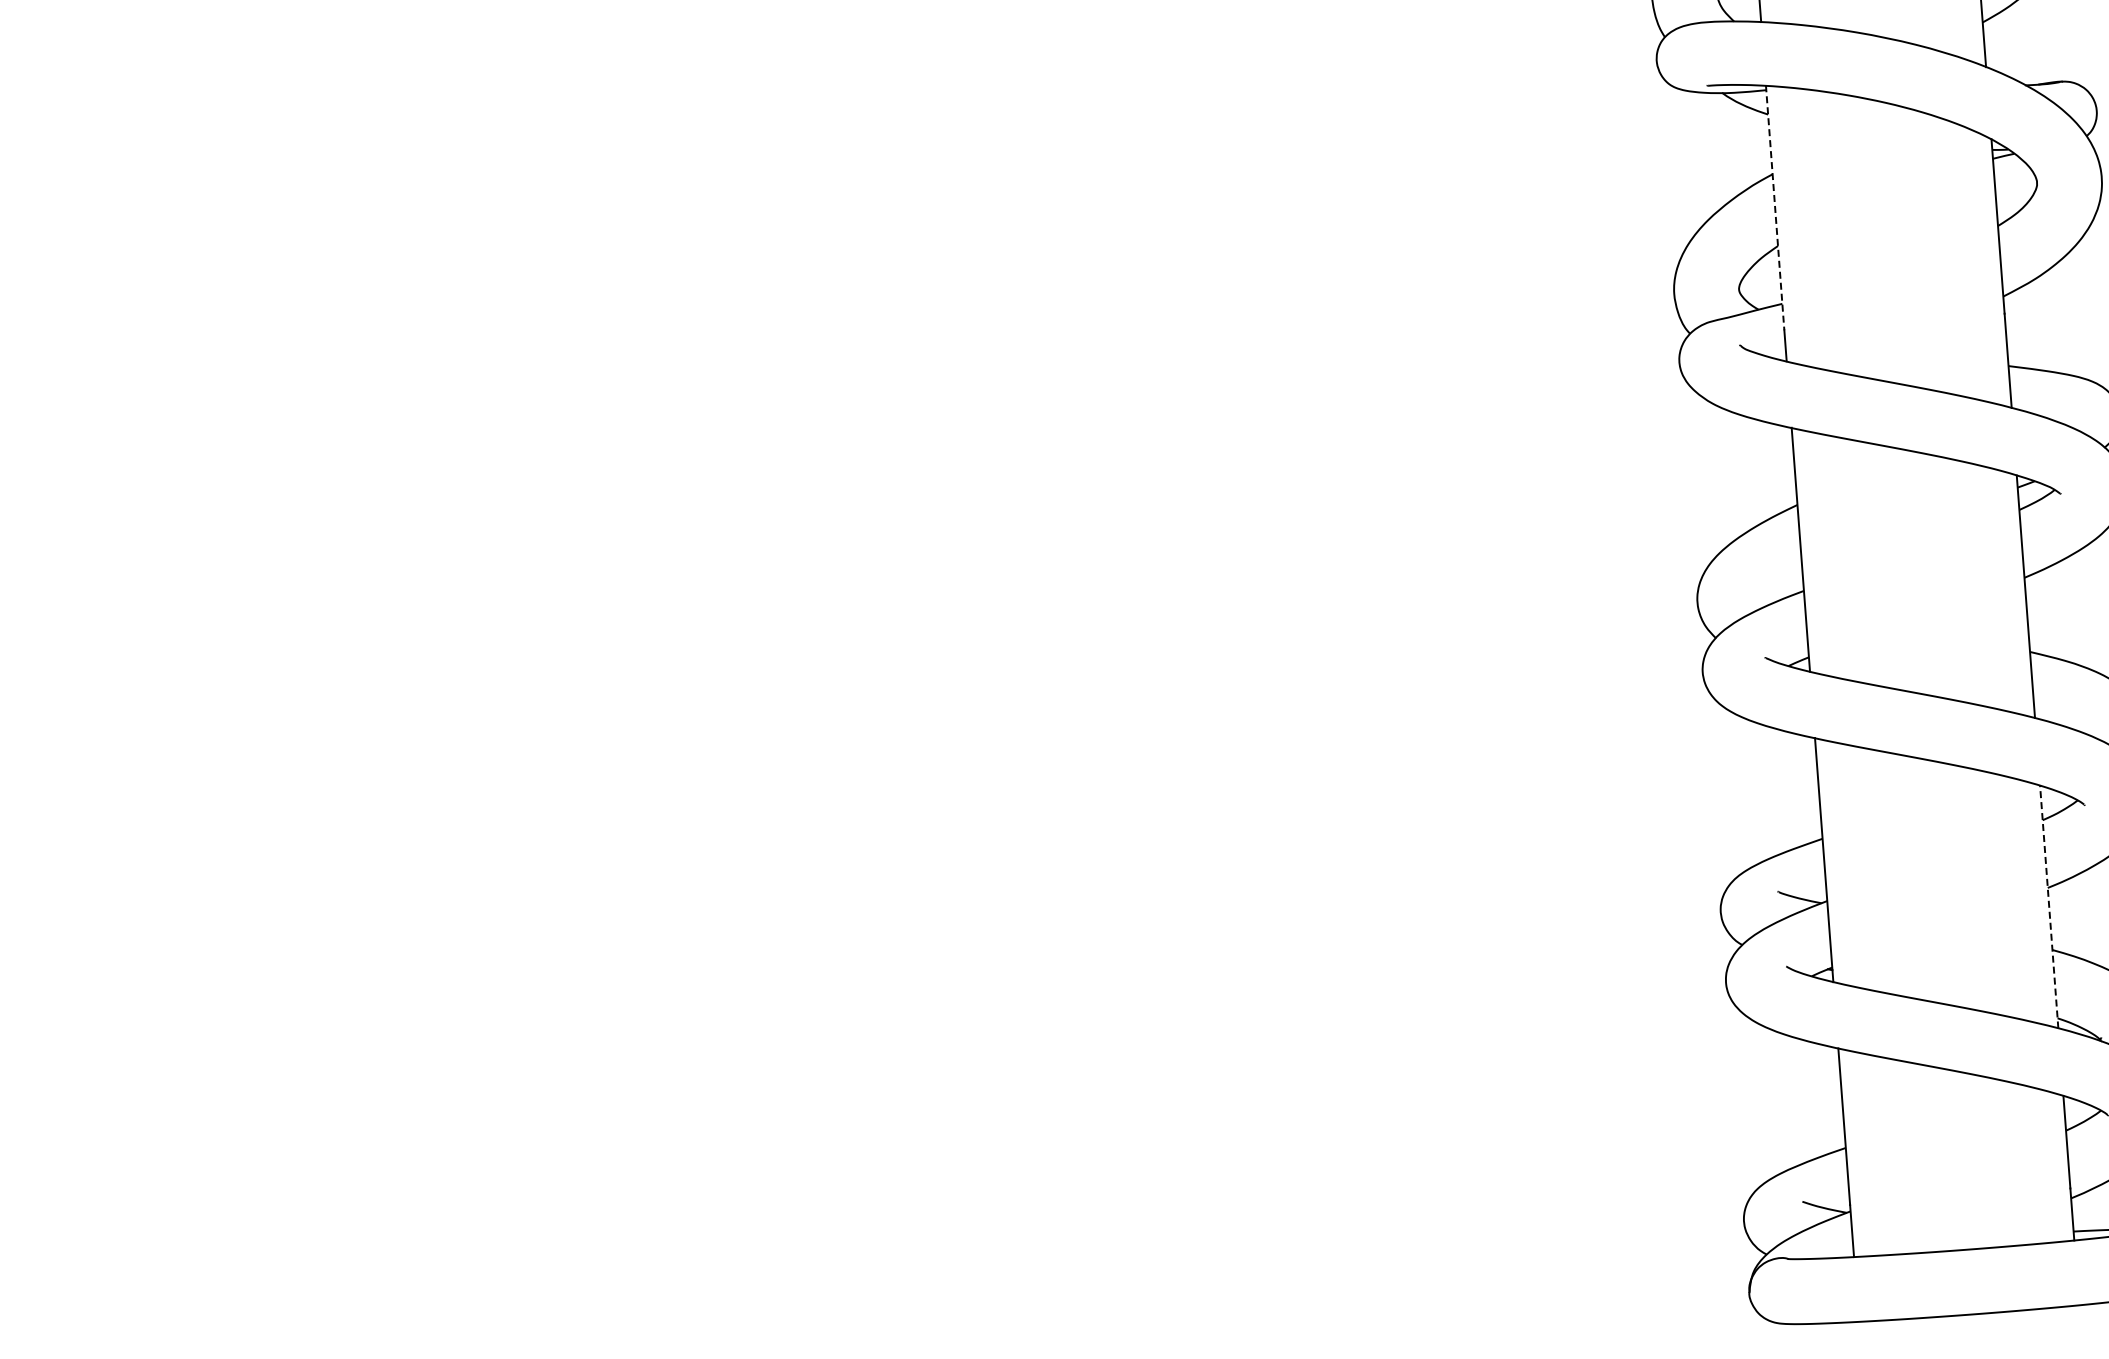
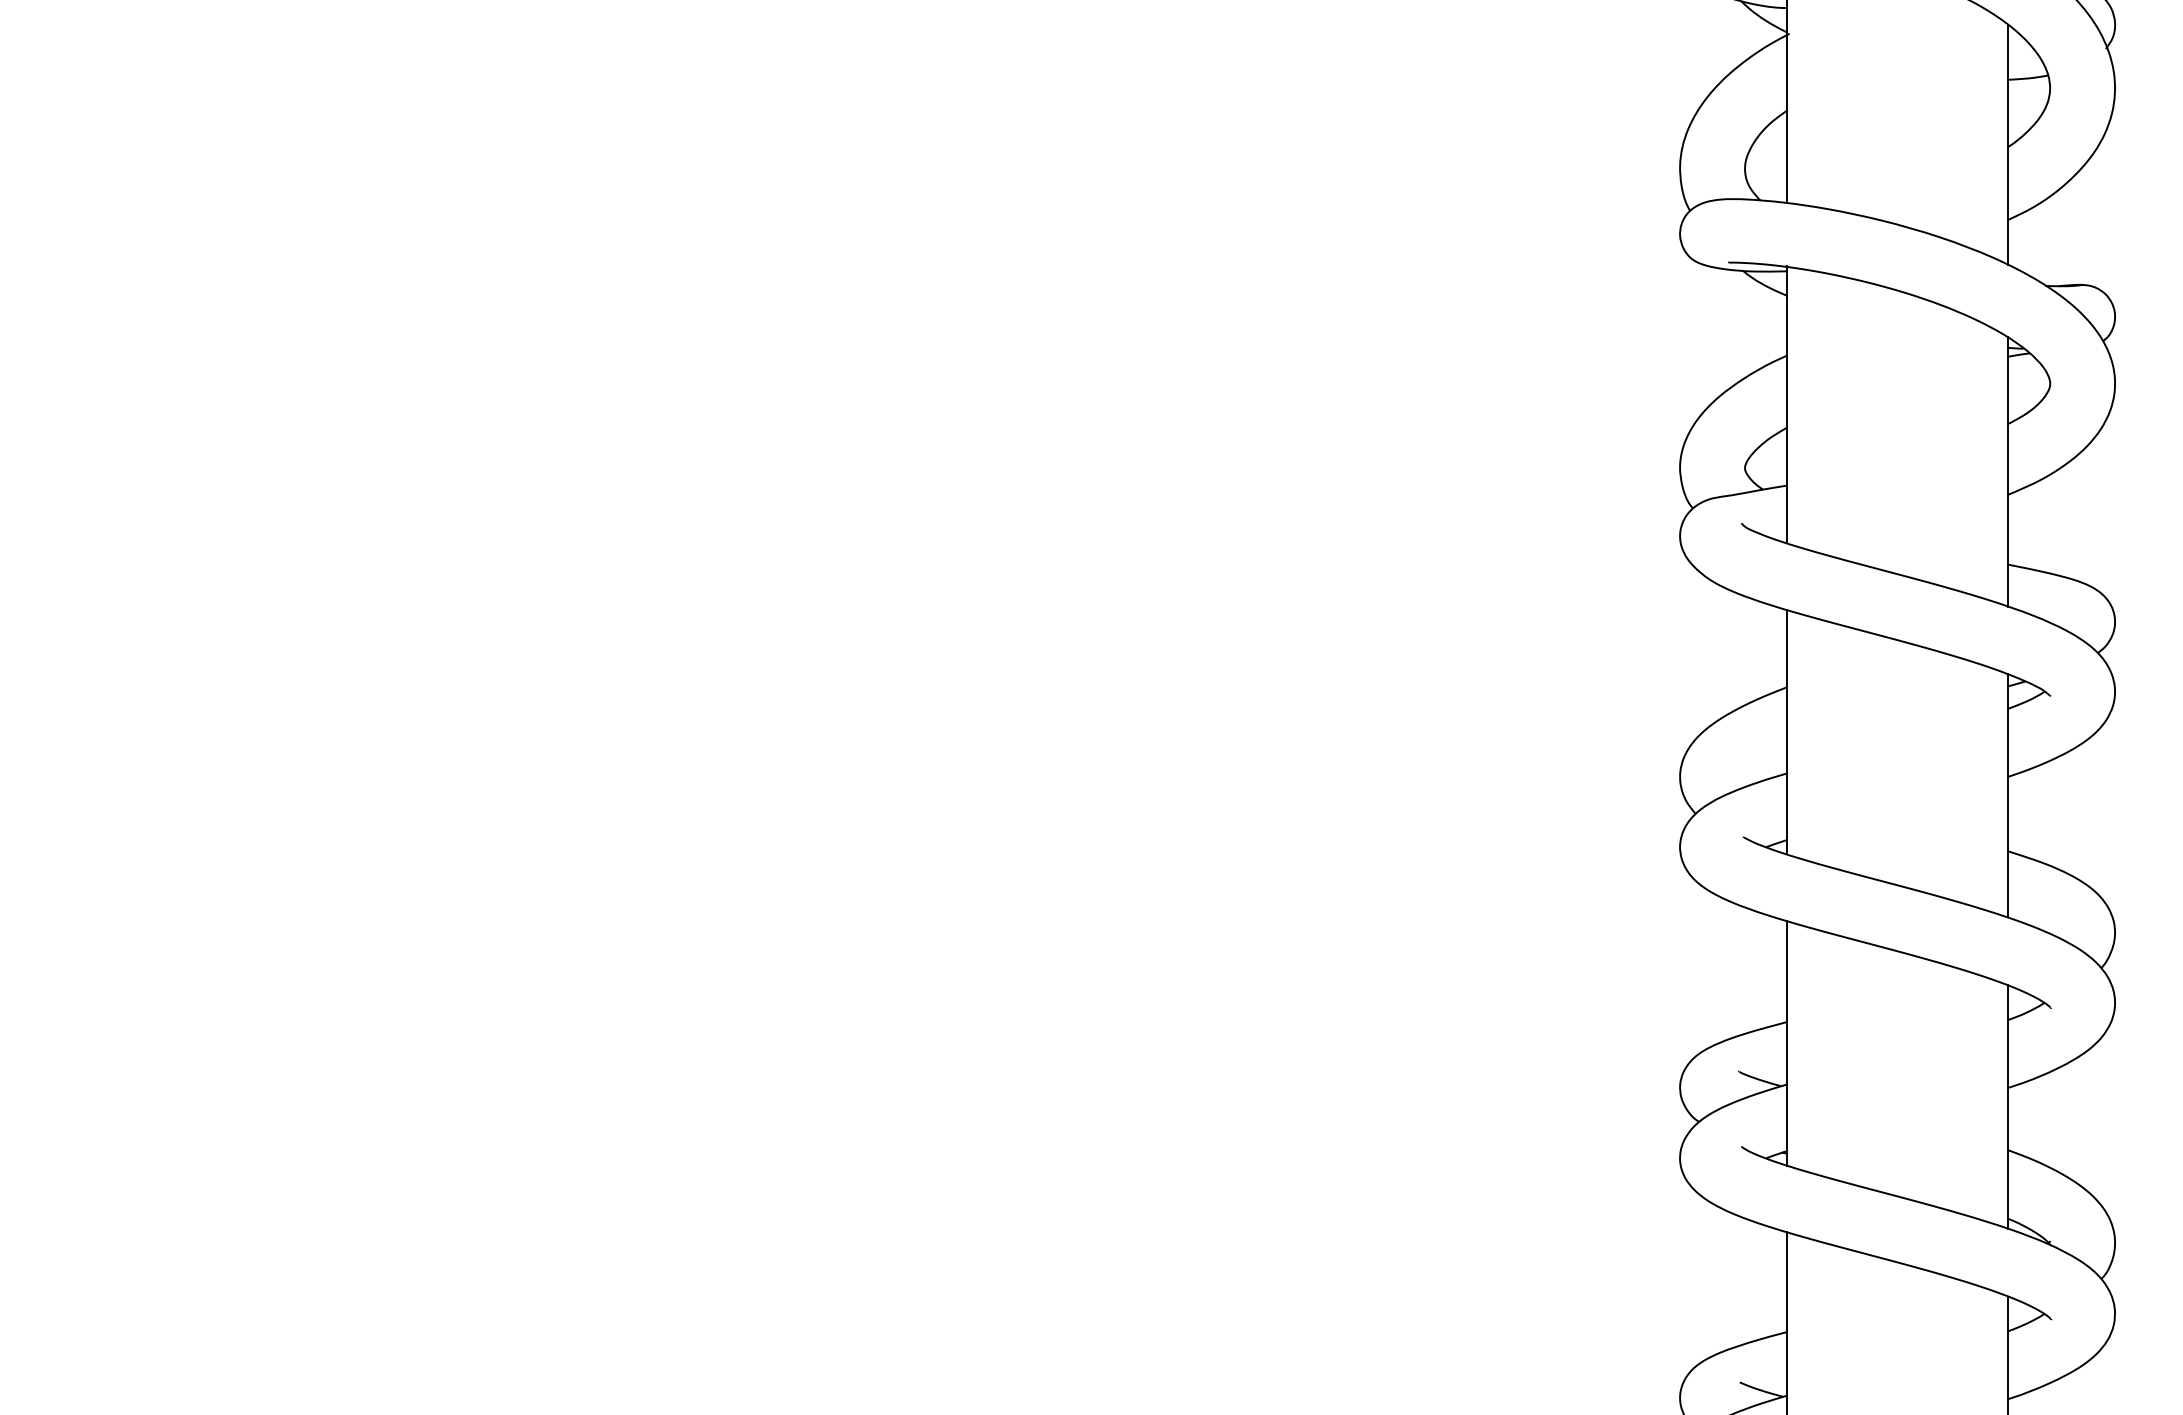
line: (1775, 208) -> (1787, 389), dashed -> solid
line: (2049, 907) -> (2008, 1107), dashed -> solid

